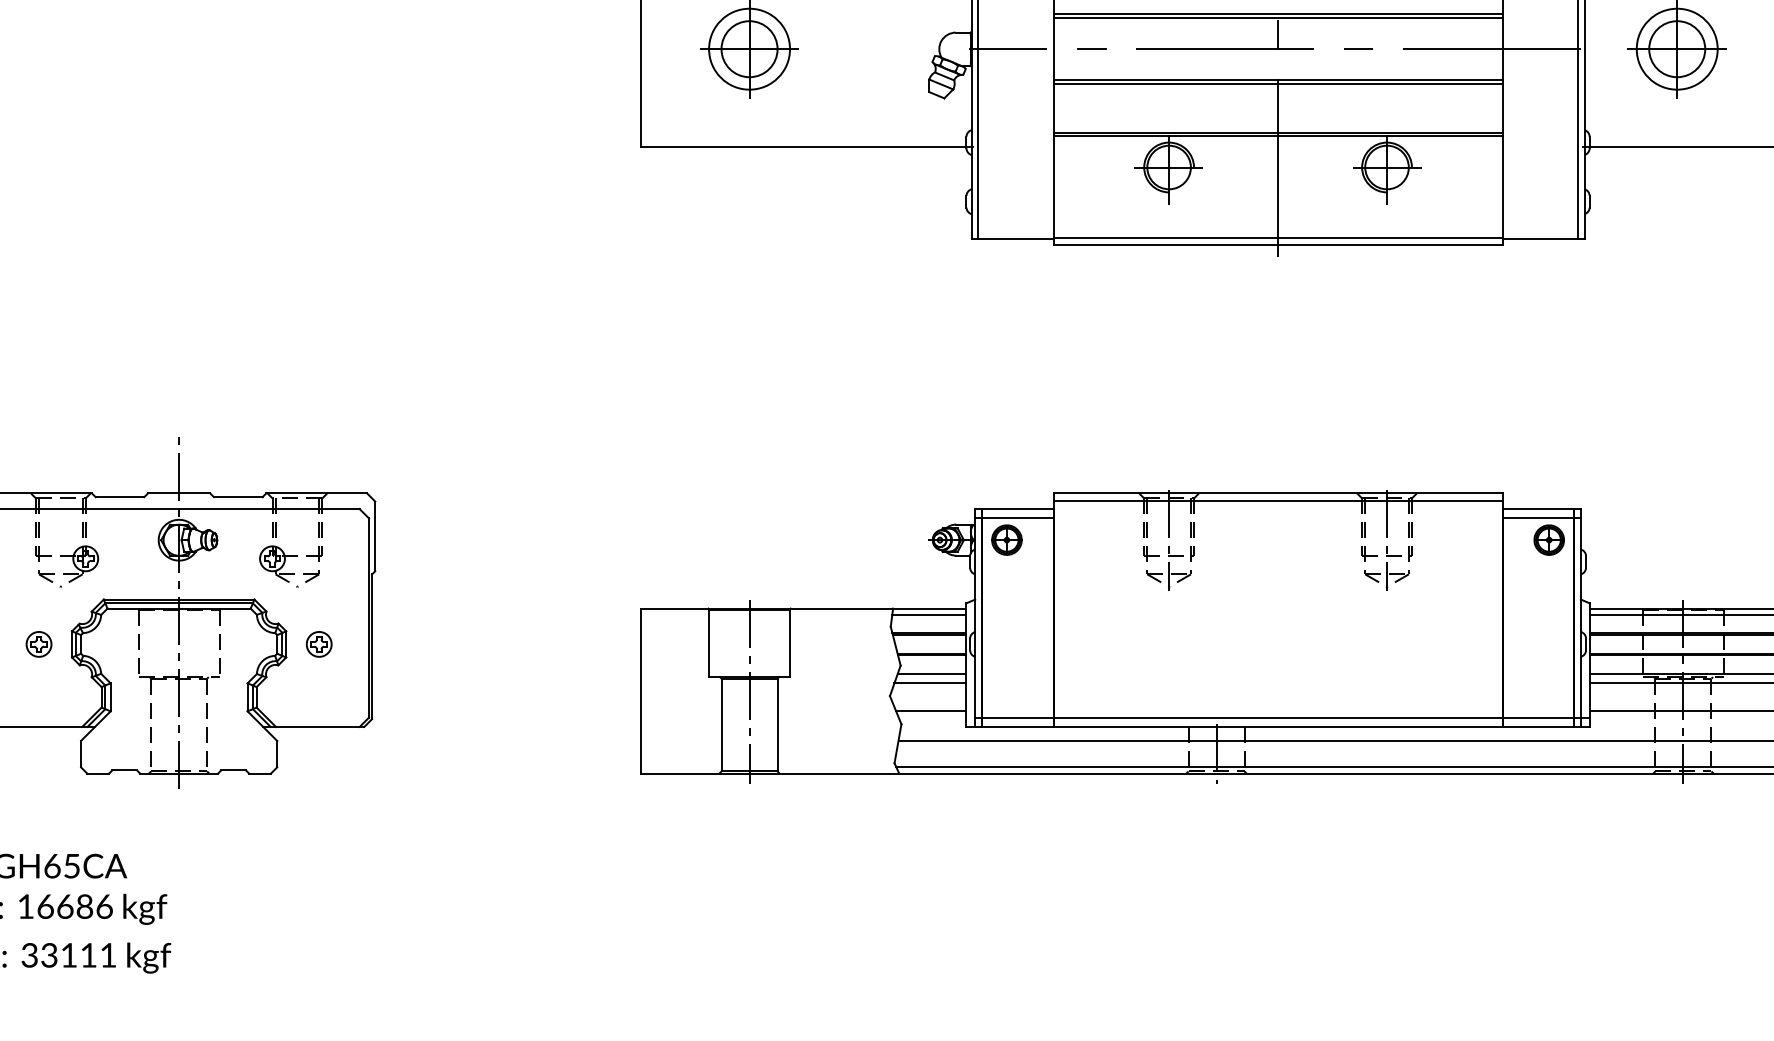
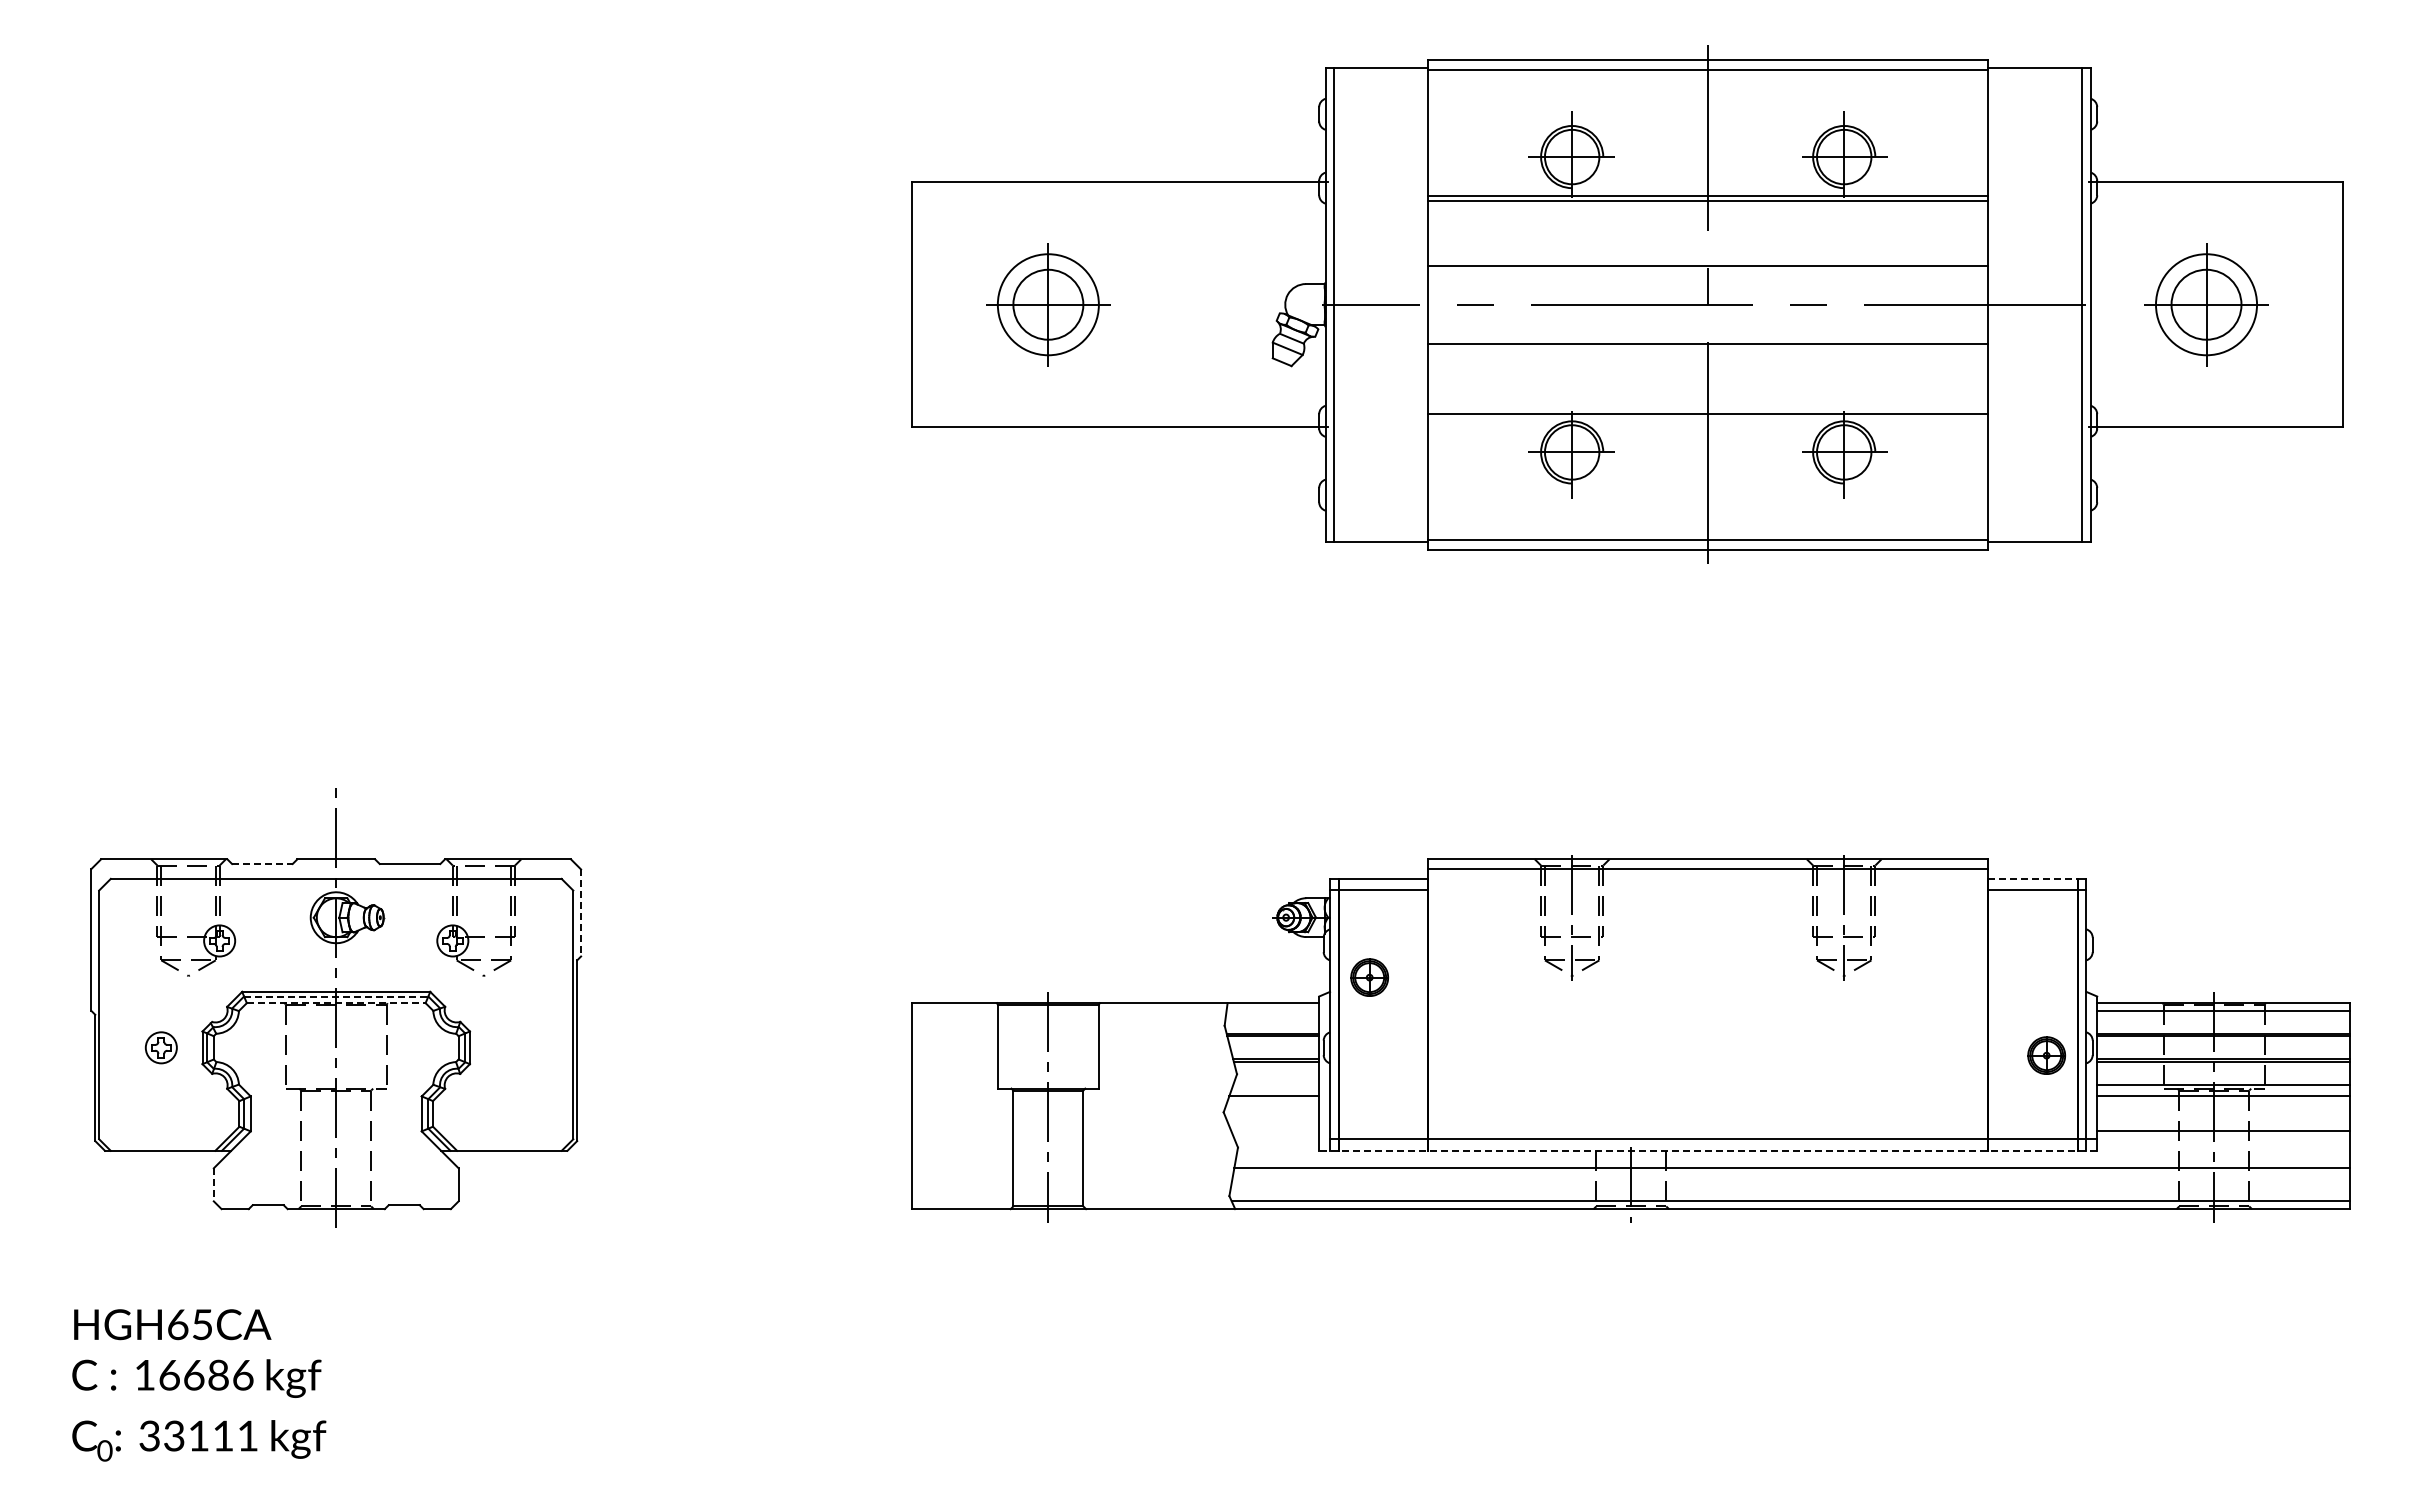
line: (1278, 14) -> (1708, 261), removed
line: (1278, 84) -> (1708, 348), removed
line: (1278, 132) -> (1708, 408), removed
line: (120, 497) -> (262, 864), solid -> dashed
line: (1538, 508) -> (2033, 878), solid -> dashed
line: (375, 536) -> (581, 912), solid -> dashed
part: (1006, 540) -> (1369, 977), moved
part: (1549, 540) -> (2046, 1055), moved
line: (179, 603) -> (336, 996), solid -> dashed
line: (179, 608) -> (336, 1003), solid -> dashed
line: (929, 614) -> (1272, 1010), removed
part: (318, 644) -> (510, 1047), removed
line: (932, 674) -> (1276, 1085), removed
line: (931, 711) -> (1275, 1131), removed
line: (1277, 726) -> (1707, 1150), solid -> dashed
line: (80, 753) -> (213, 1184), solid -> dashed

